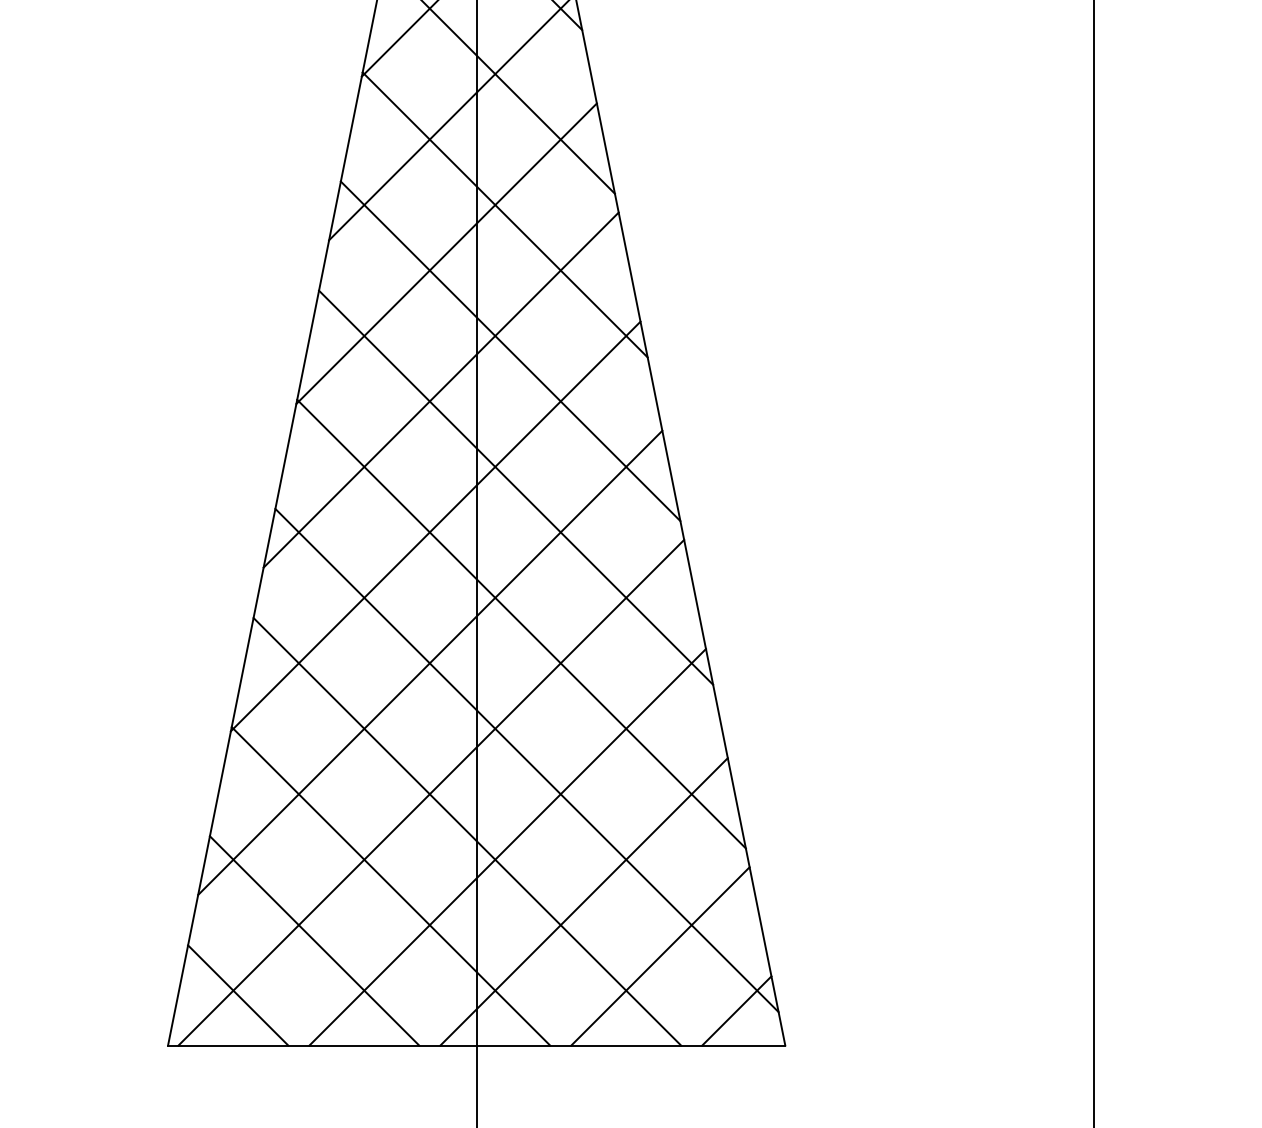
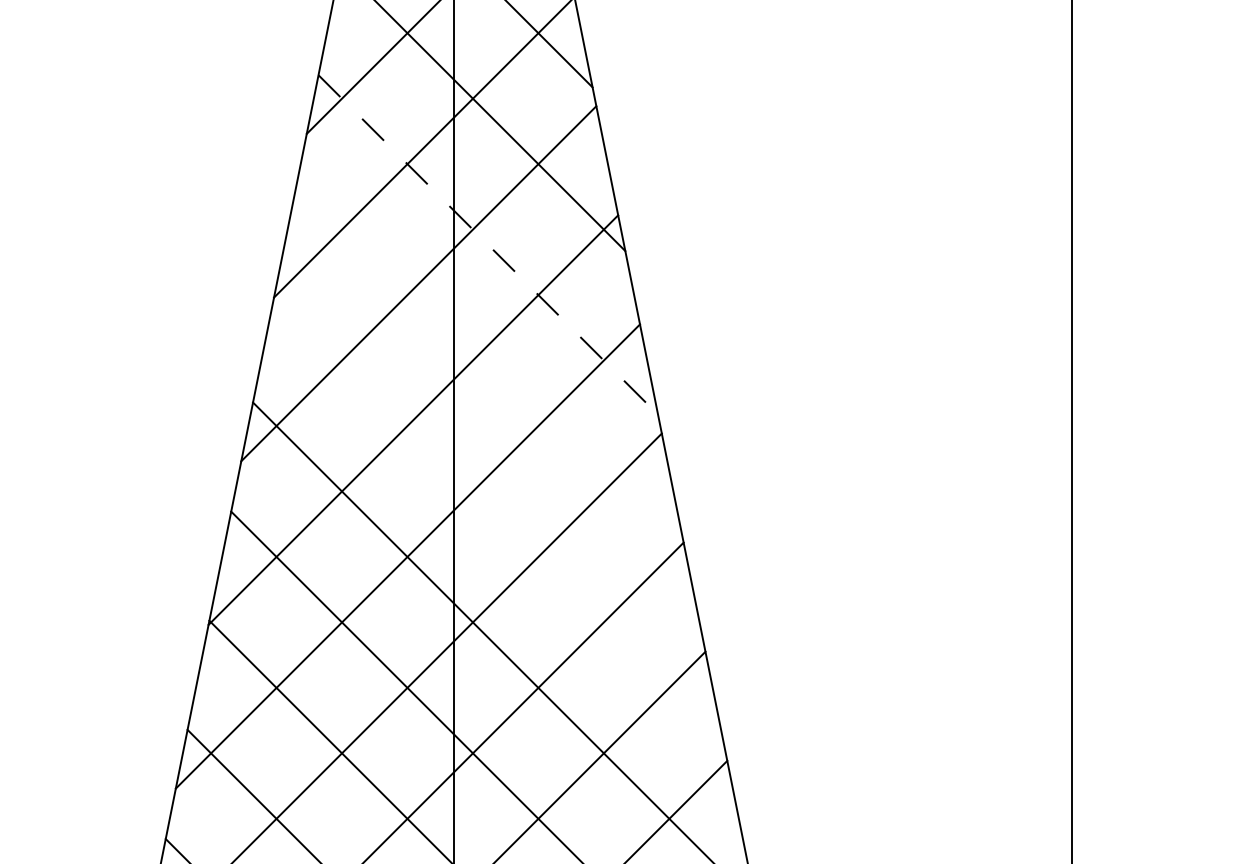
line: (510, 351) -> (488, 245), solid -> dashed
line: (516, 487) -> (494, 381), removed
line: (521, 623) -> (499, 517), removed

